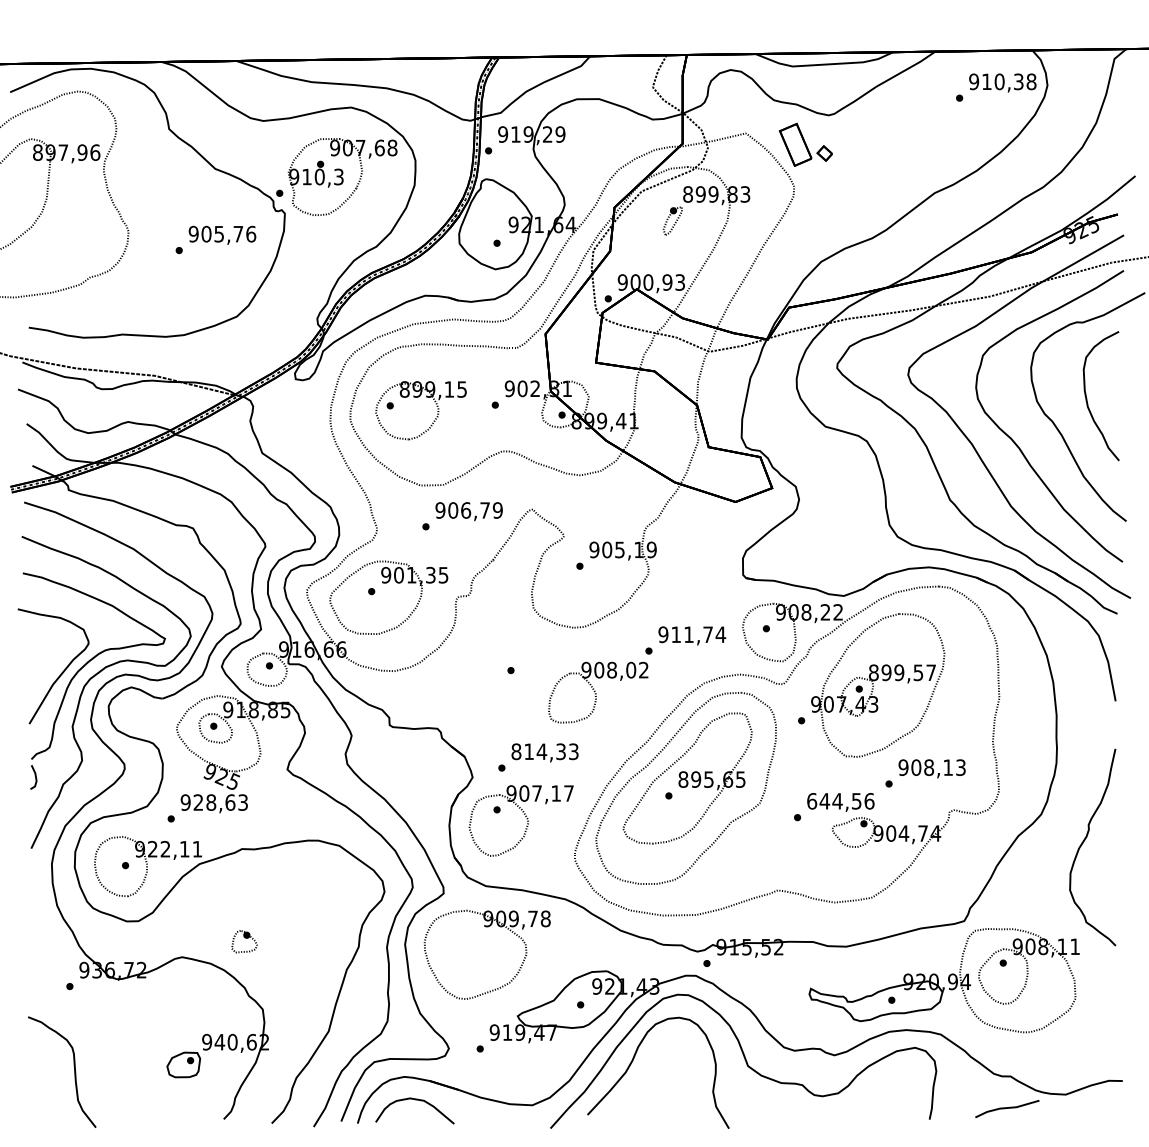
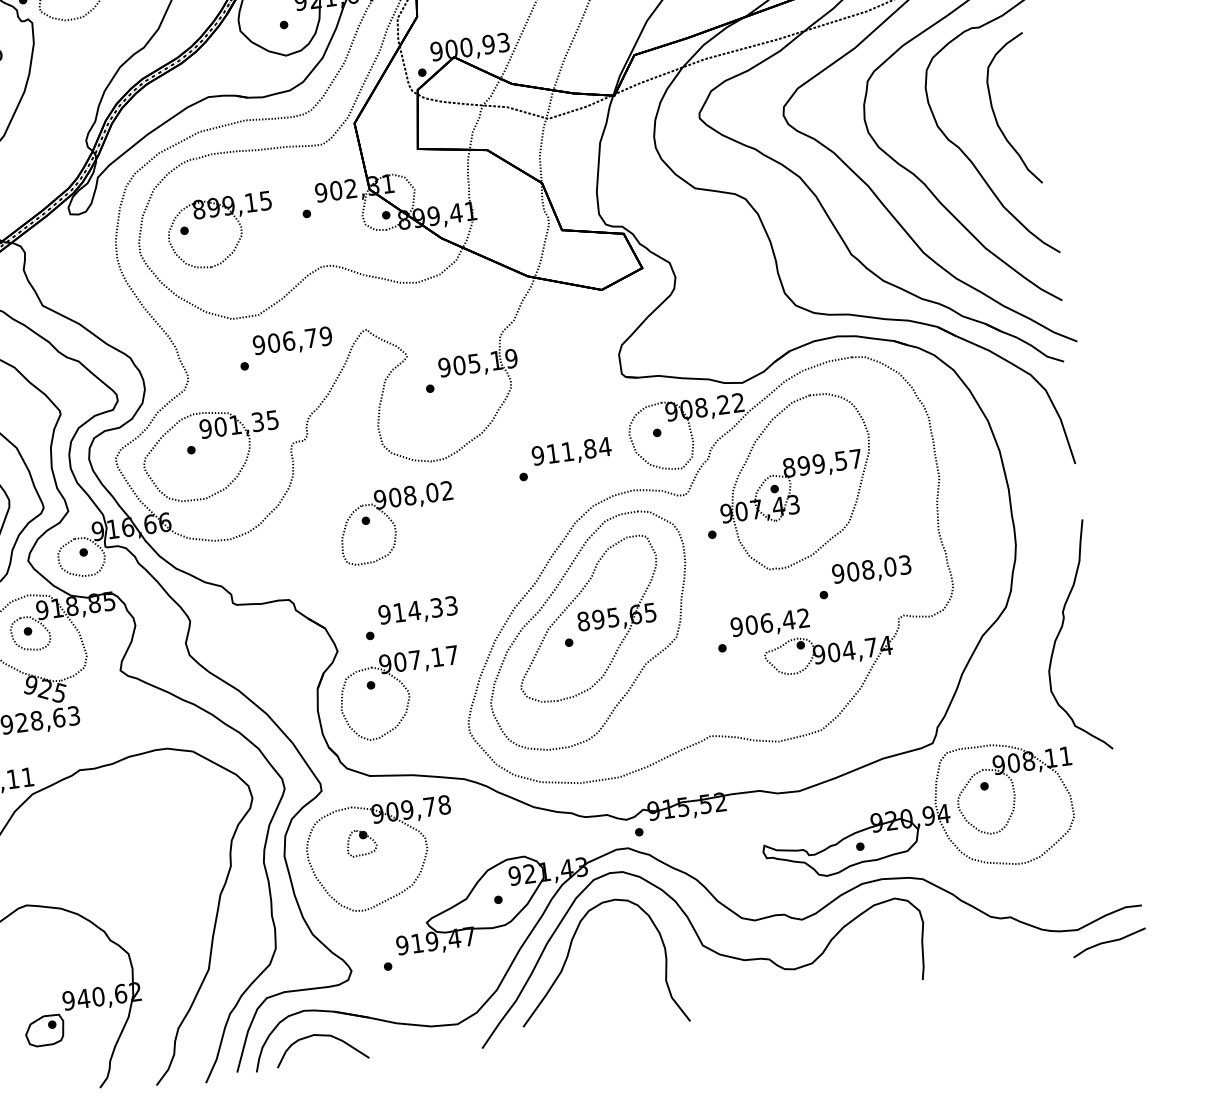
text: (708, 634) -> (590, 448), 911,74 -> 911,84
part: (598, 692) -> (397, 523), moved
text: (516, 751) -> (384, 614), 814,33 -> 914,33
text: (948, 767) -> (890, 566), 908,13 -> 908,03
text: (840, 801) -> (770, 622), 644,56 -> 906,42
part: (244, 941) -> (361, 842), moved
line: (1007, 1108) -> (1109, 942), moved

